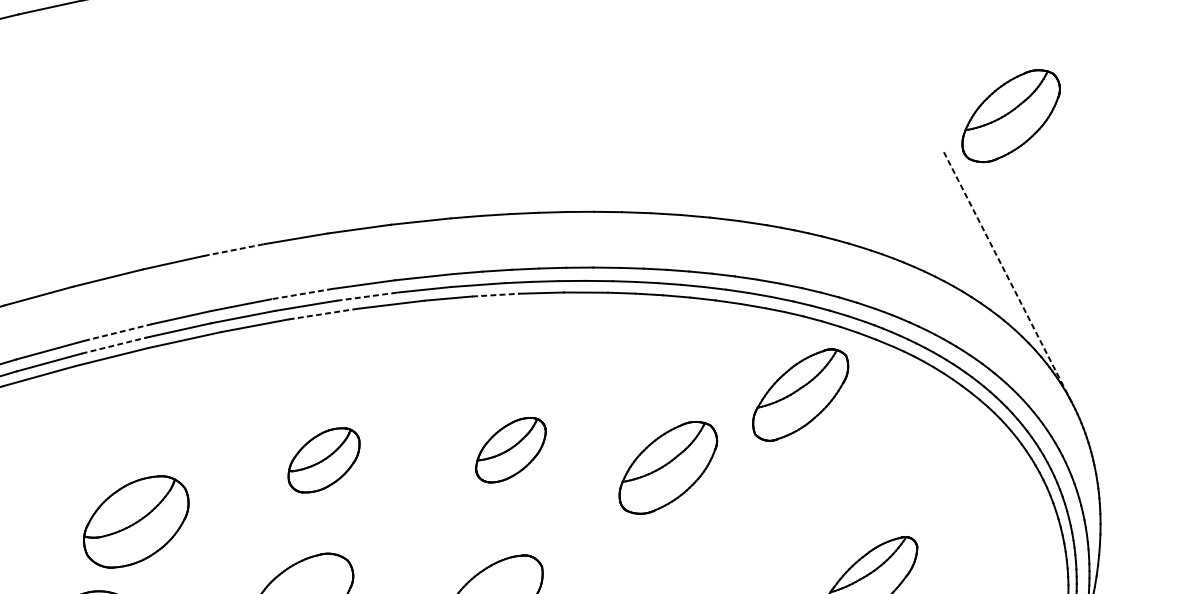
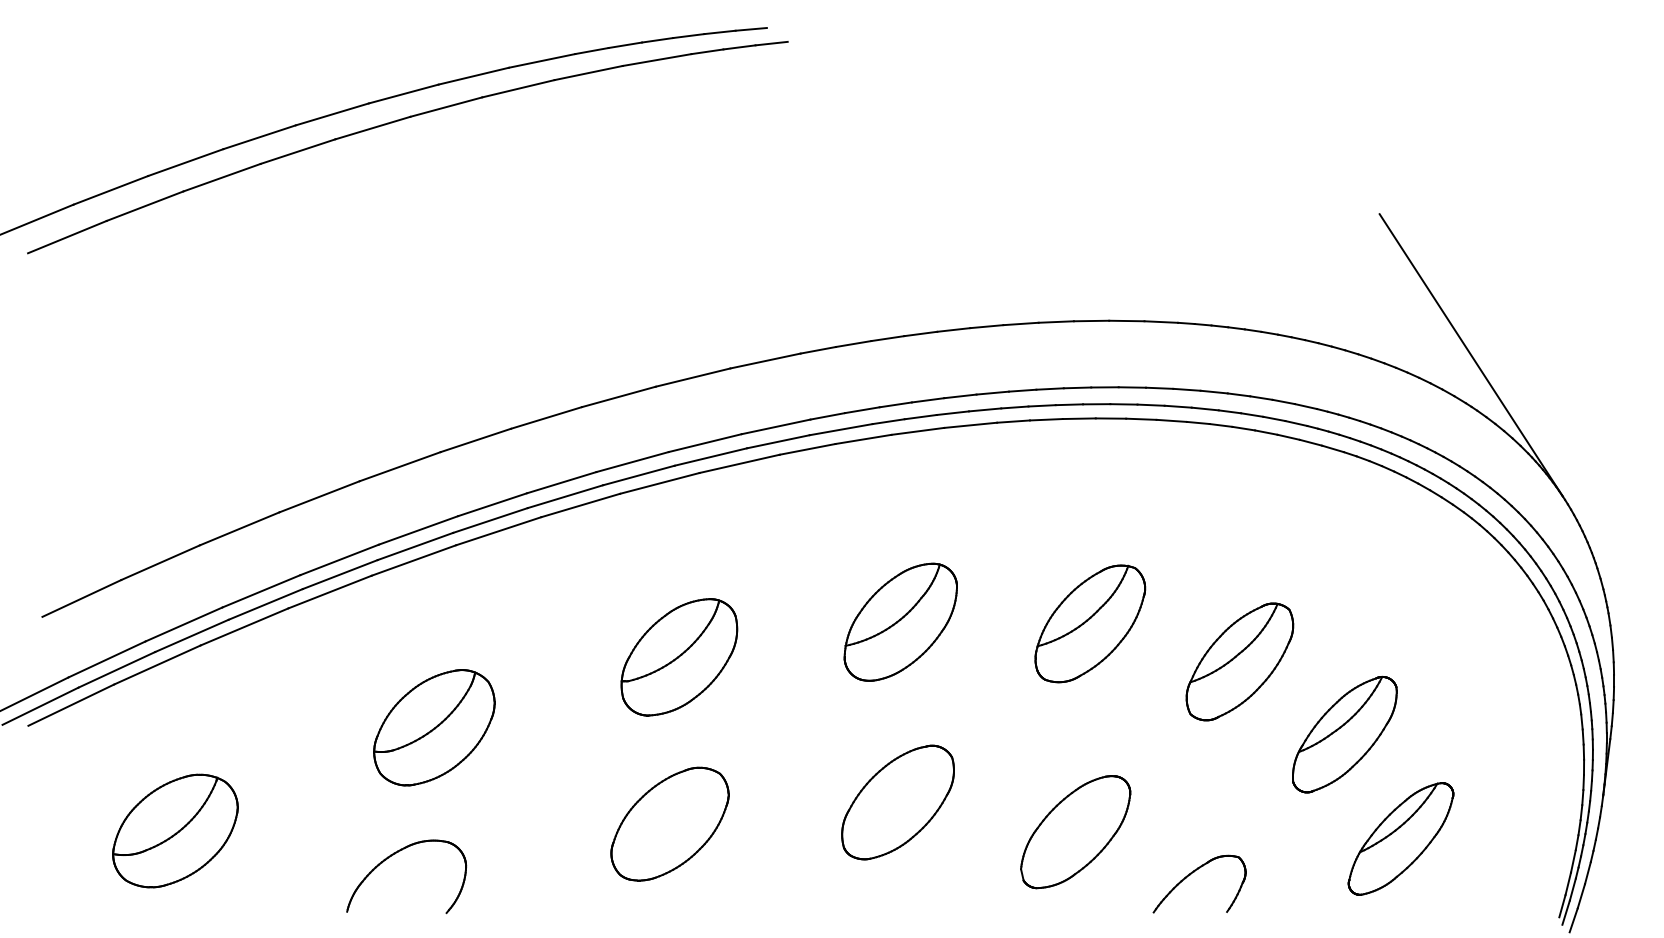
part: (1011, 115) -> (1455, 162), removed
line: (234, 249) -> (546, 417), dashed -> solid
line: (1008, 277) -> (1471, 355), dashed -> solid
line: (301, 294) -> (632, 462), dashed -> solid
line: (495, 295) -> (863, 439), dashed -> solid
line: (367, 296) -> (711, 456), dashed -> solid
line: (323, 314) -> (660, 483), dashed -> solid
line: (118, 332) -> (418, 530), dashed -> solid
line: (114, 345) -> (415, 546), dashed -> solid
part: (800, 394) -> (1239, 661), moved
part: (510, 449) -> (900, 621), size x1.43
part: (324, 460) -> (679, 657), size x1.43
part: (136, 521) -> (434, 727), moved

